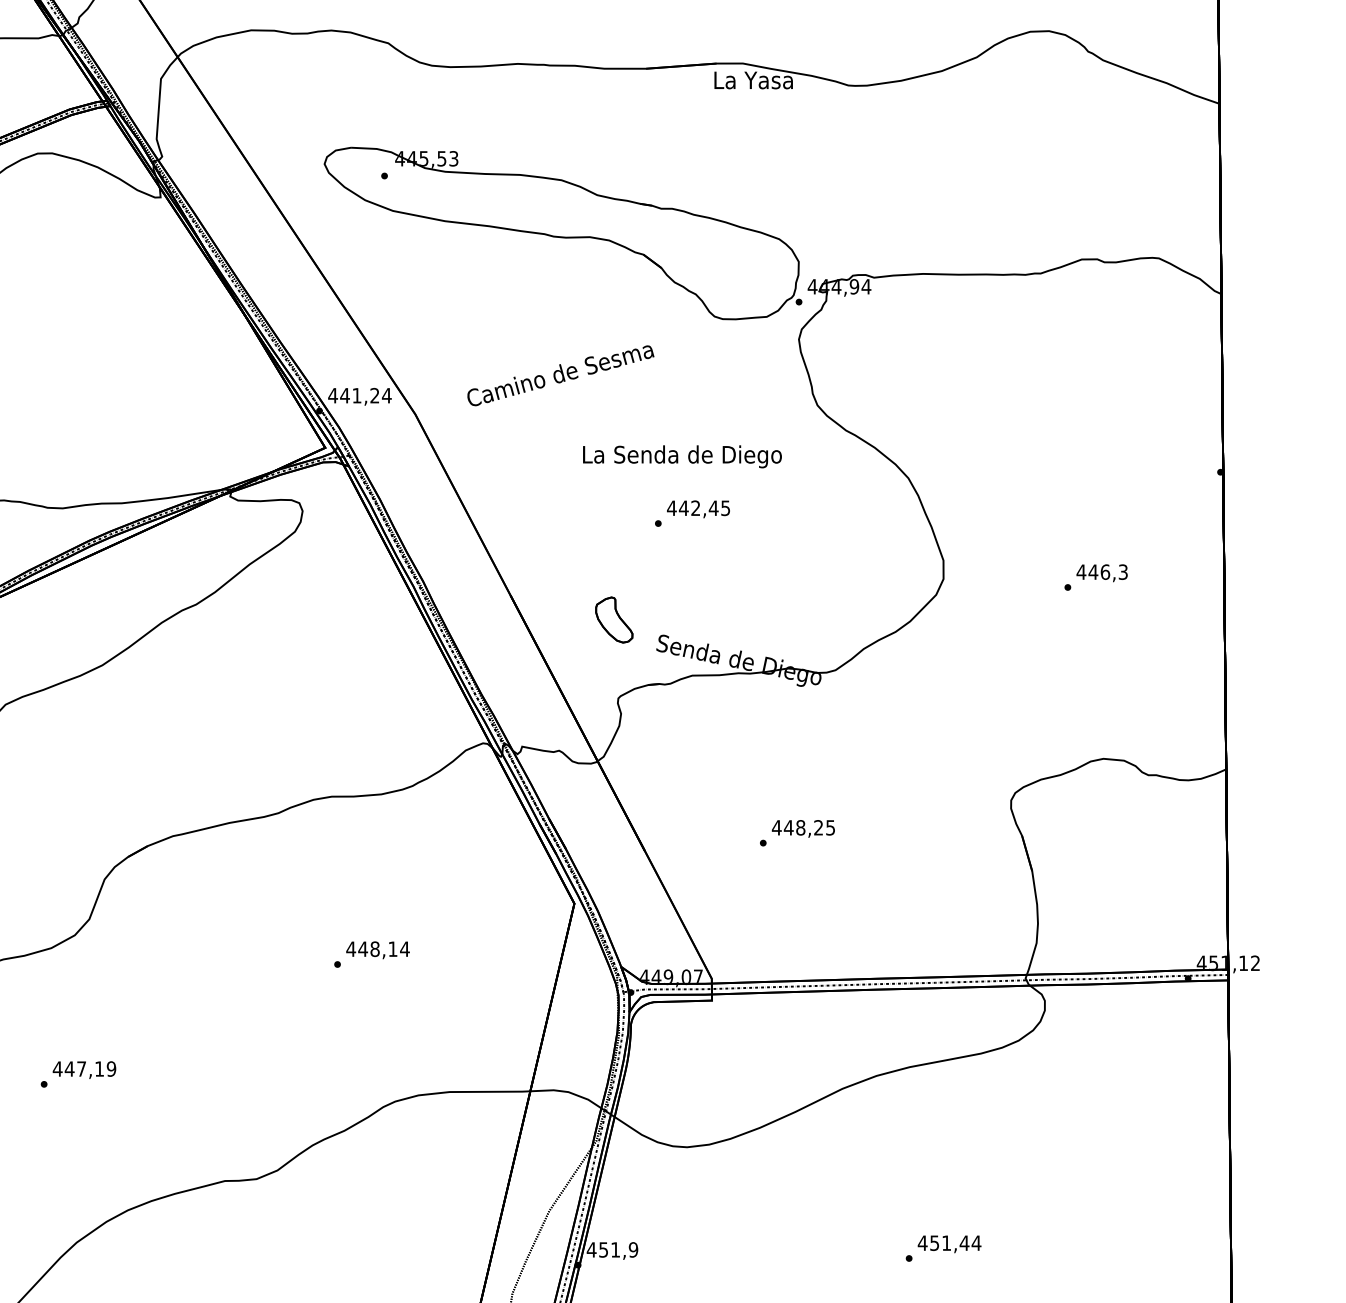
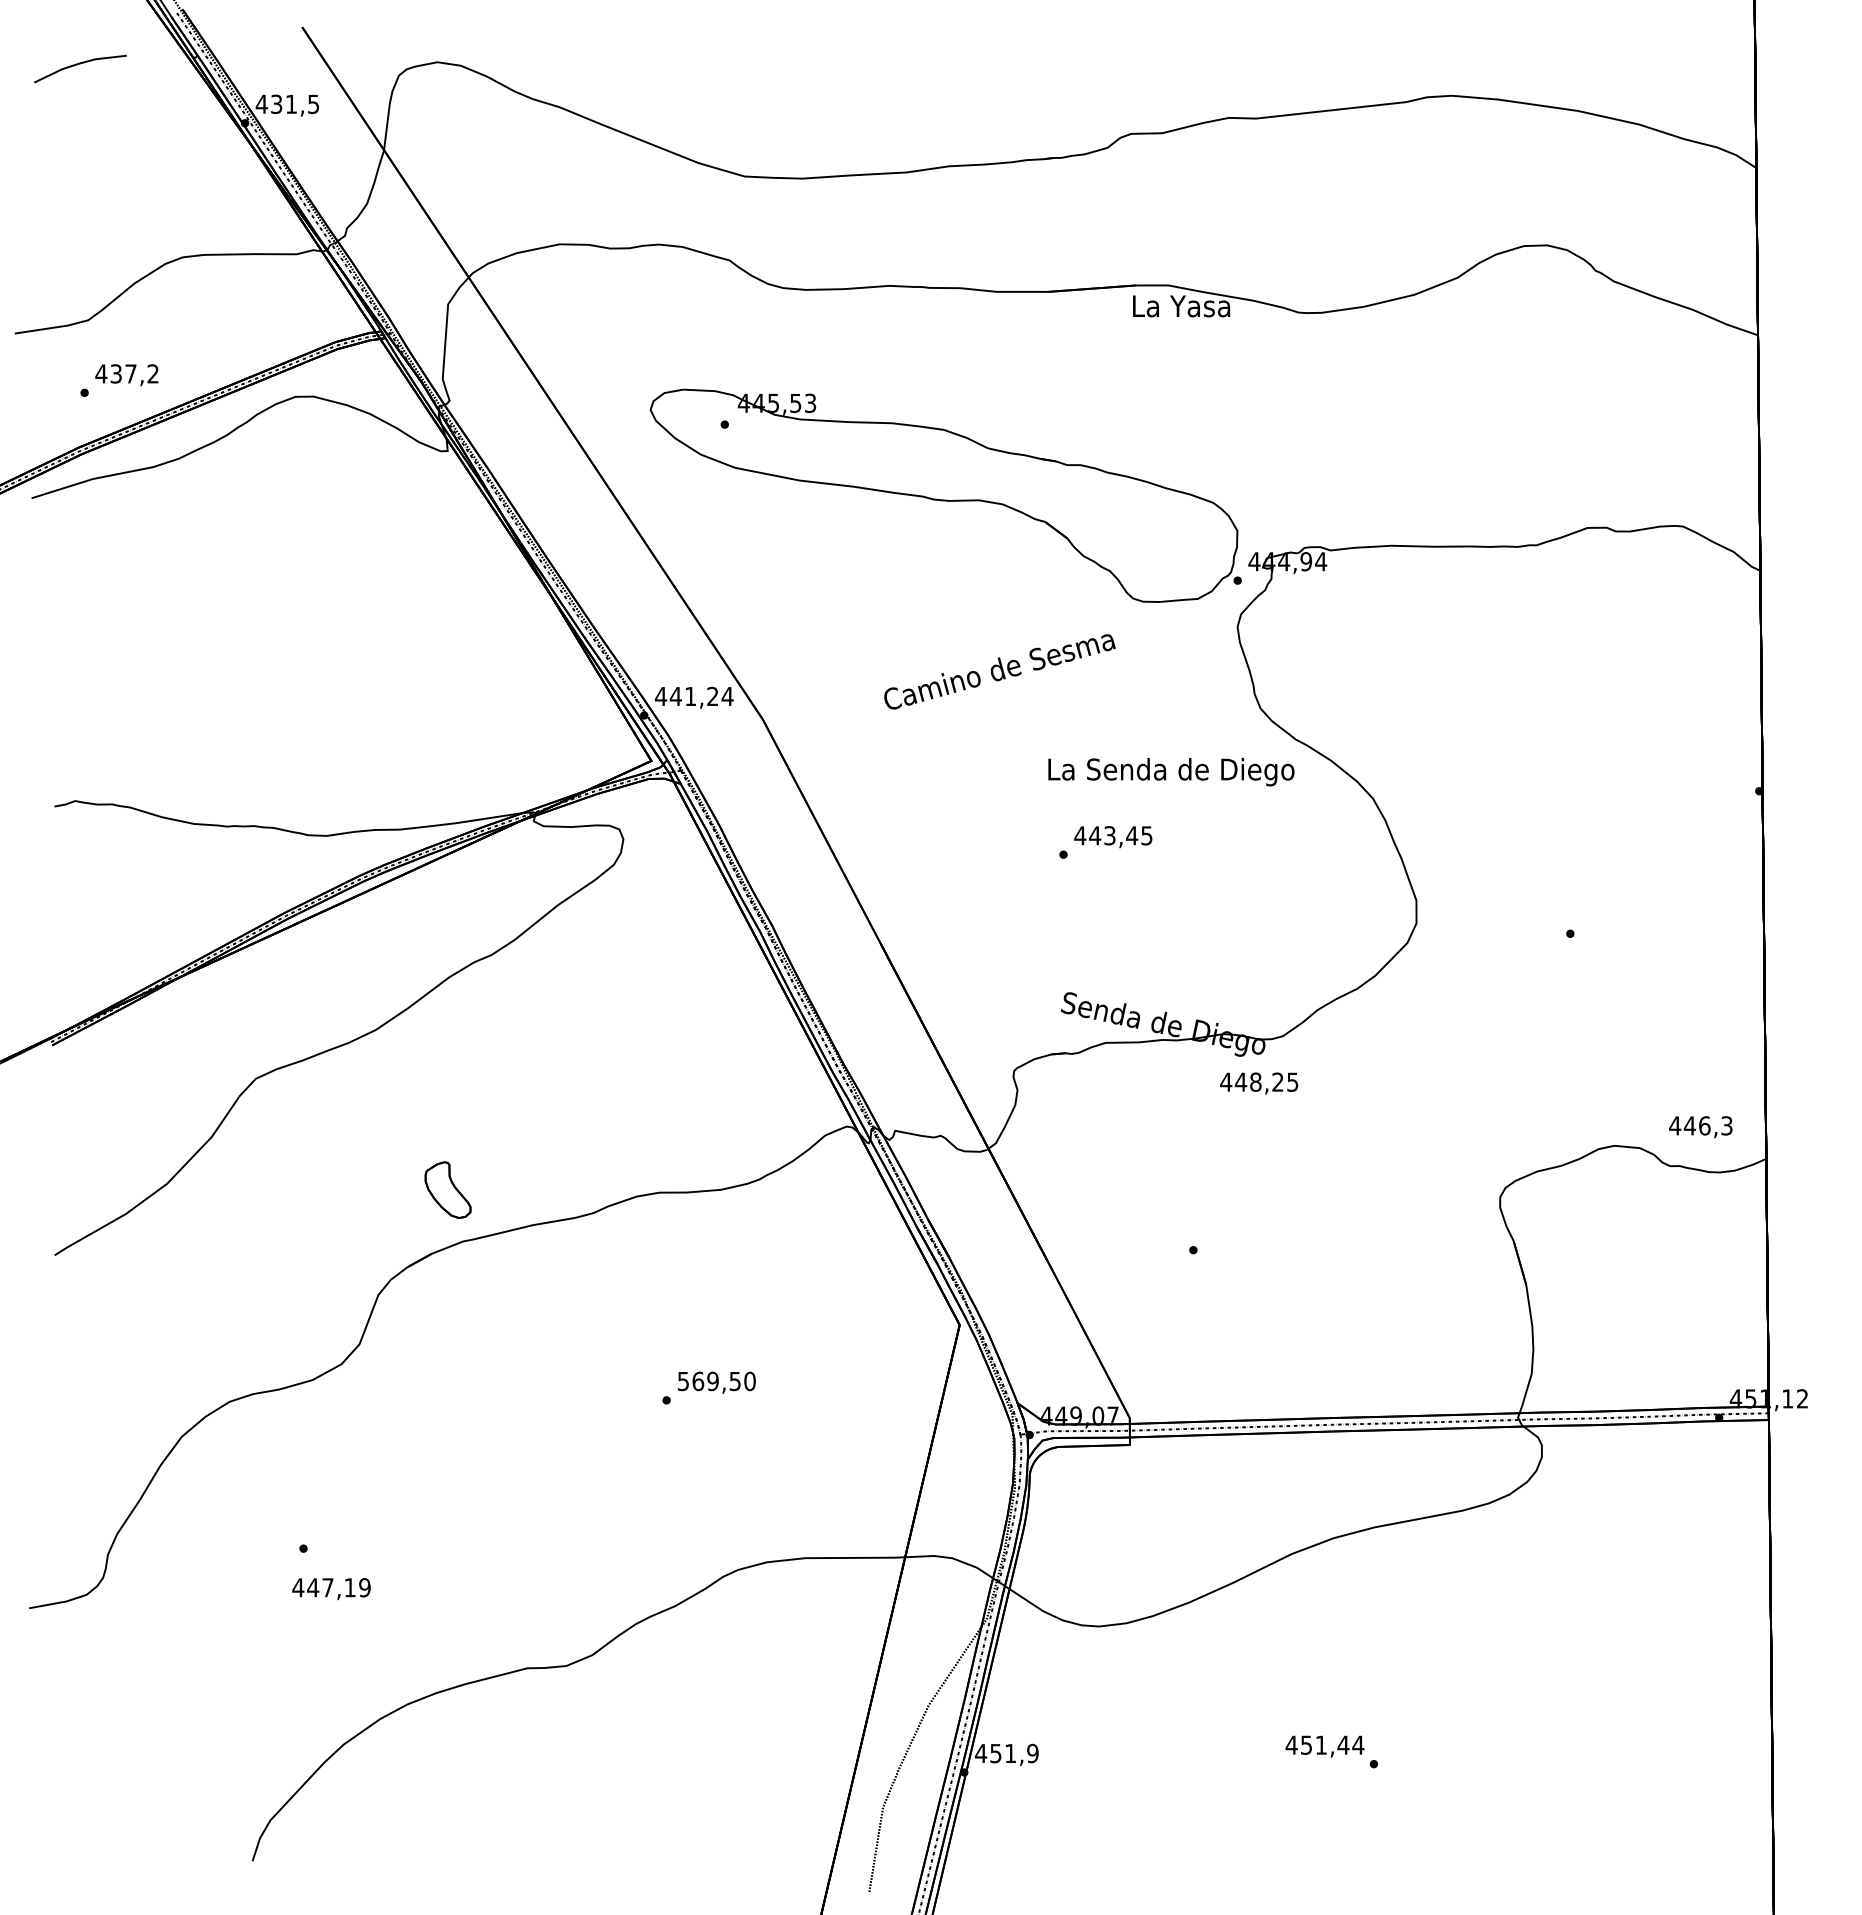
text: (560, 375) -> (999, 671), moved
text: (682, 456) -> (1171, 771), moved
text: (695, 508) -> (1109, 835), 442,45 -> 443,45
text: (1101, 573) -> (1700, 1127), moved
part: (613, 619) -> (447, 1189), moved
text: (803, 828) -> (1259, 1083), moved
text: (377, 949) -> (716, 1381), 448,14 -> 569,50
text: (84, 1070) -> (331, 1589), moved
text: (949, 1244) -> (1324, 1746), moved

